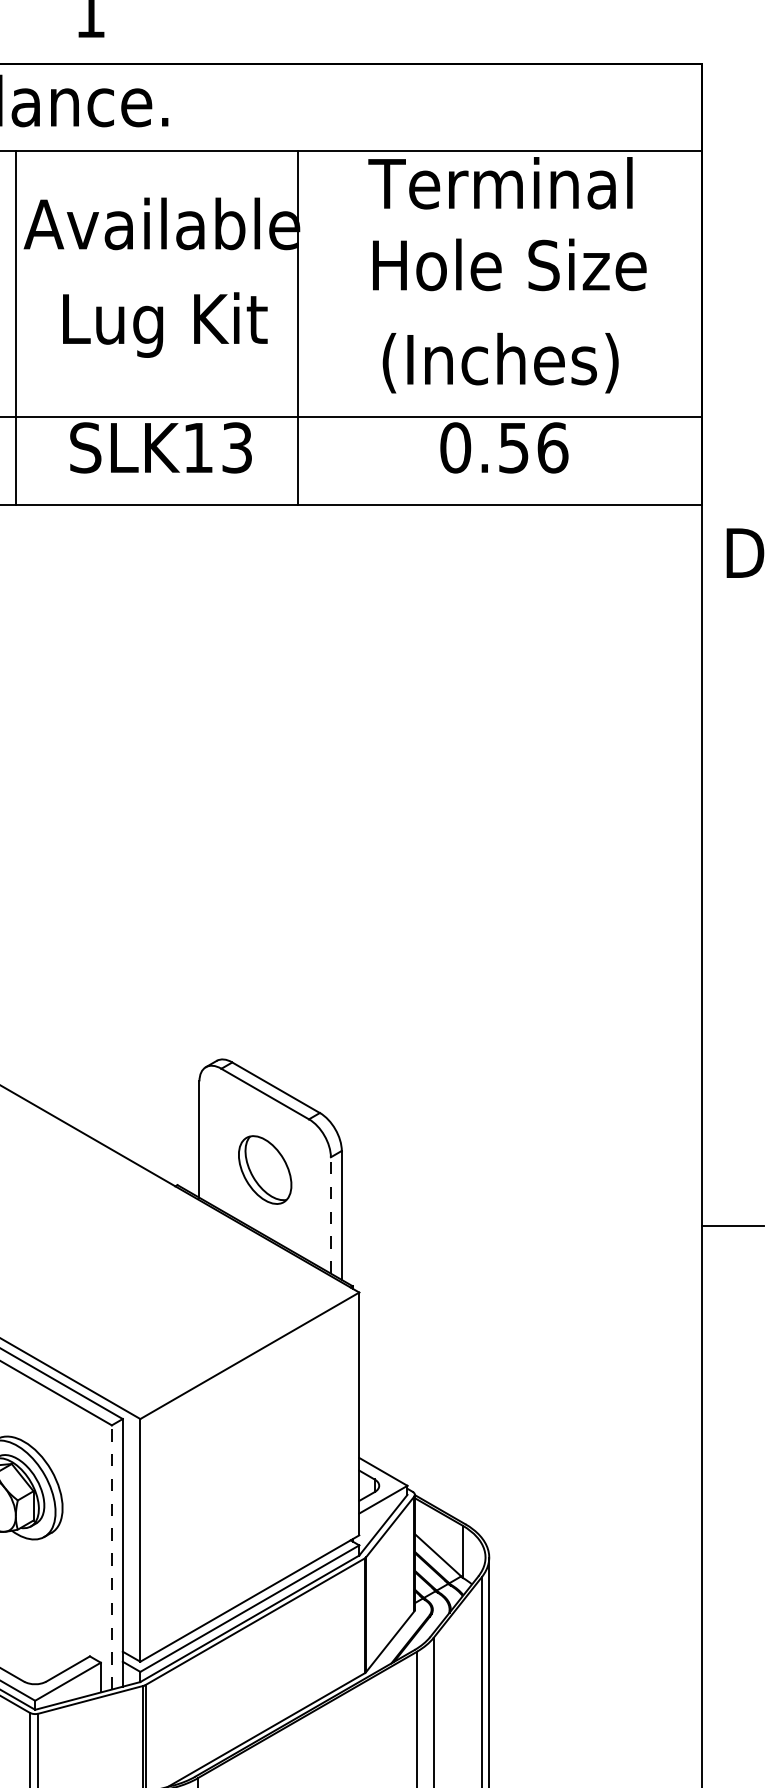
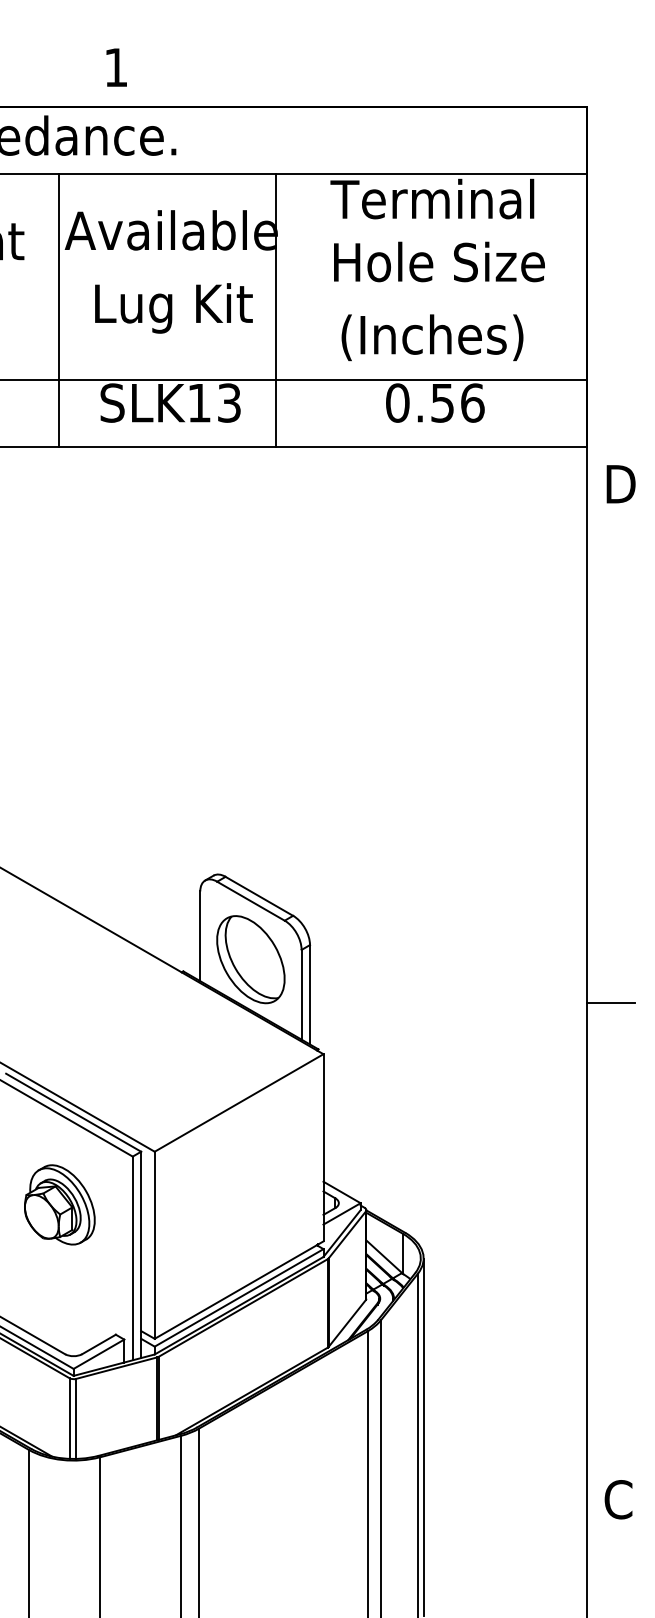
part: (264, 1169) -> (250, 959), size x1.67
line: (330, 1215) -> (301, 994), dashed -> solid
line: (111, 1557) -> (132, 1258), dashed -> solid

